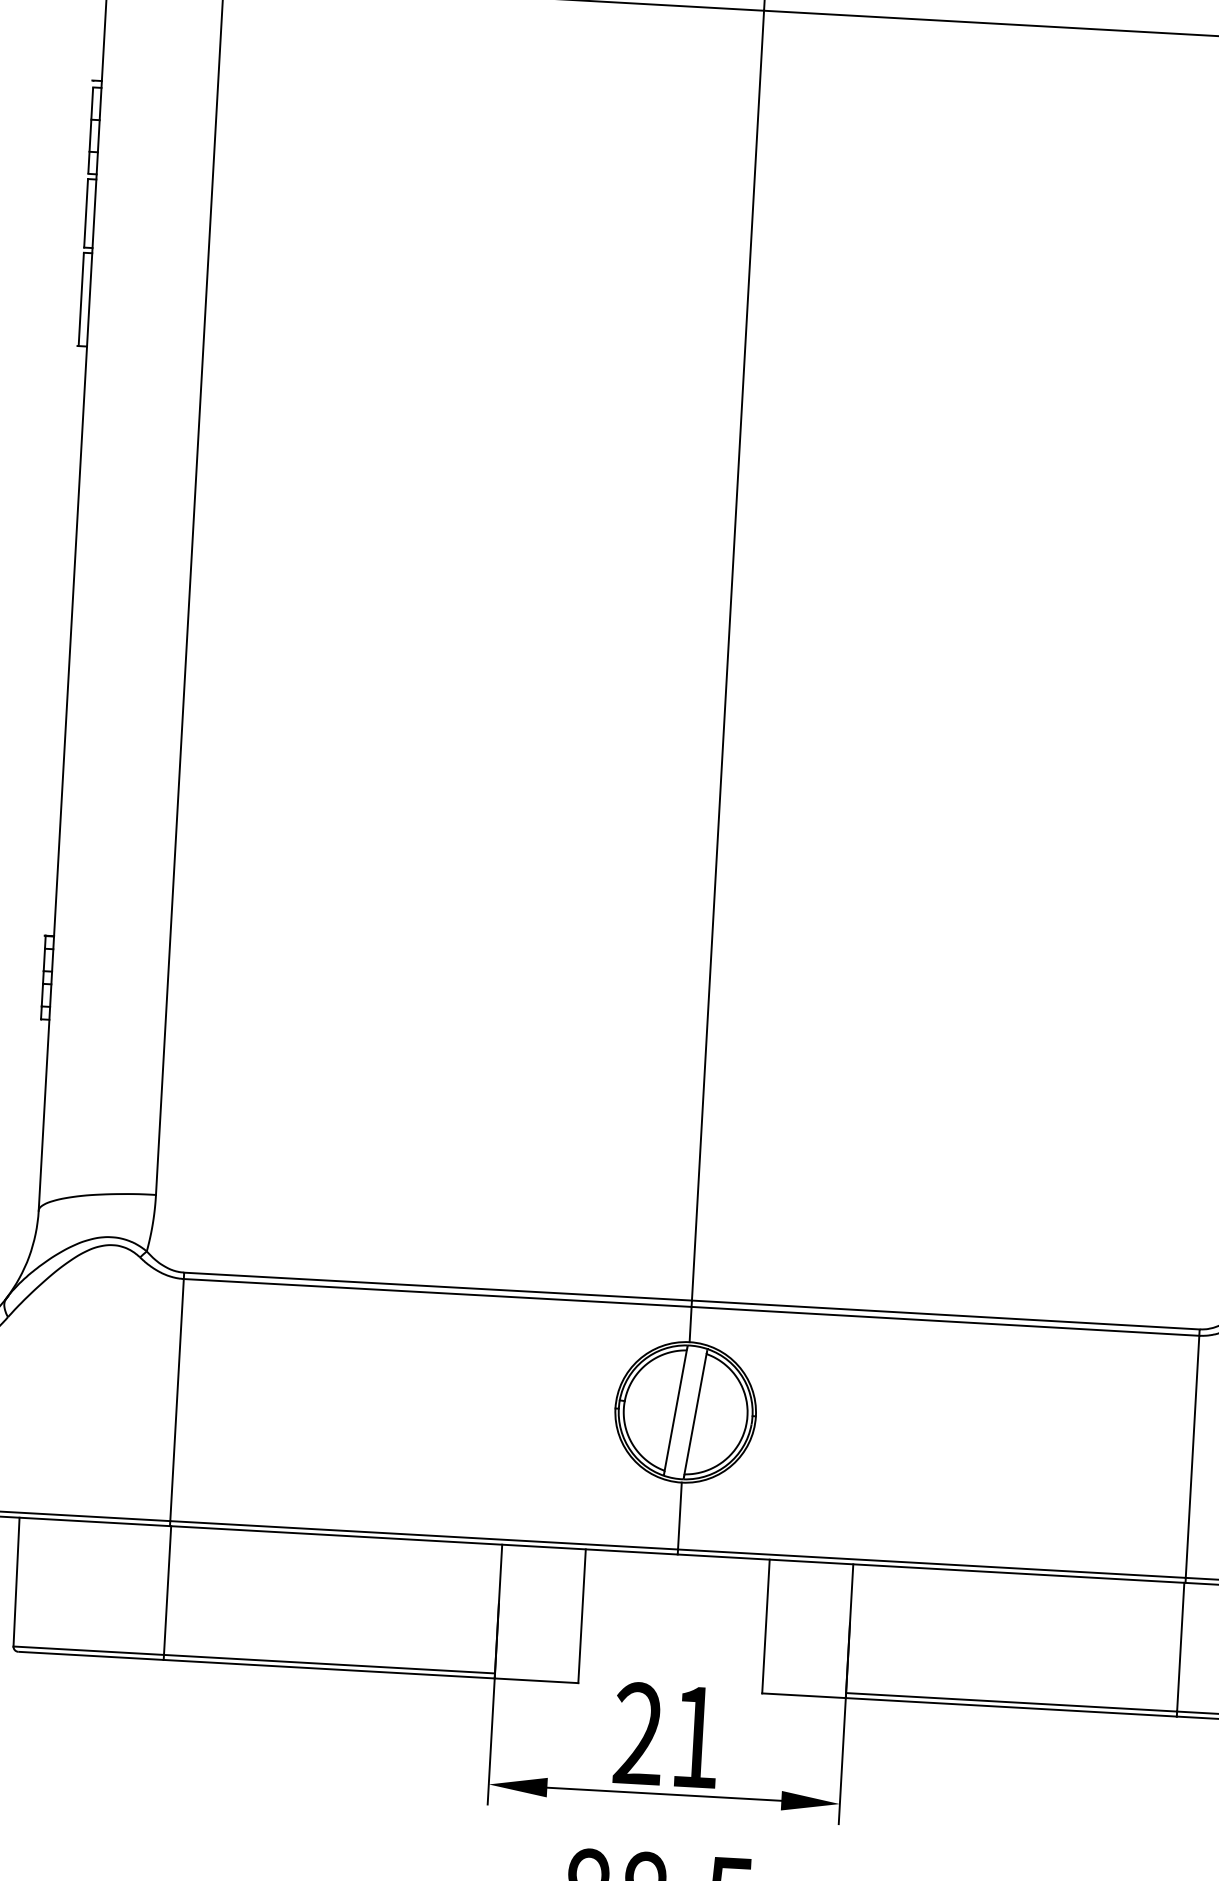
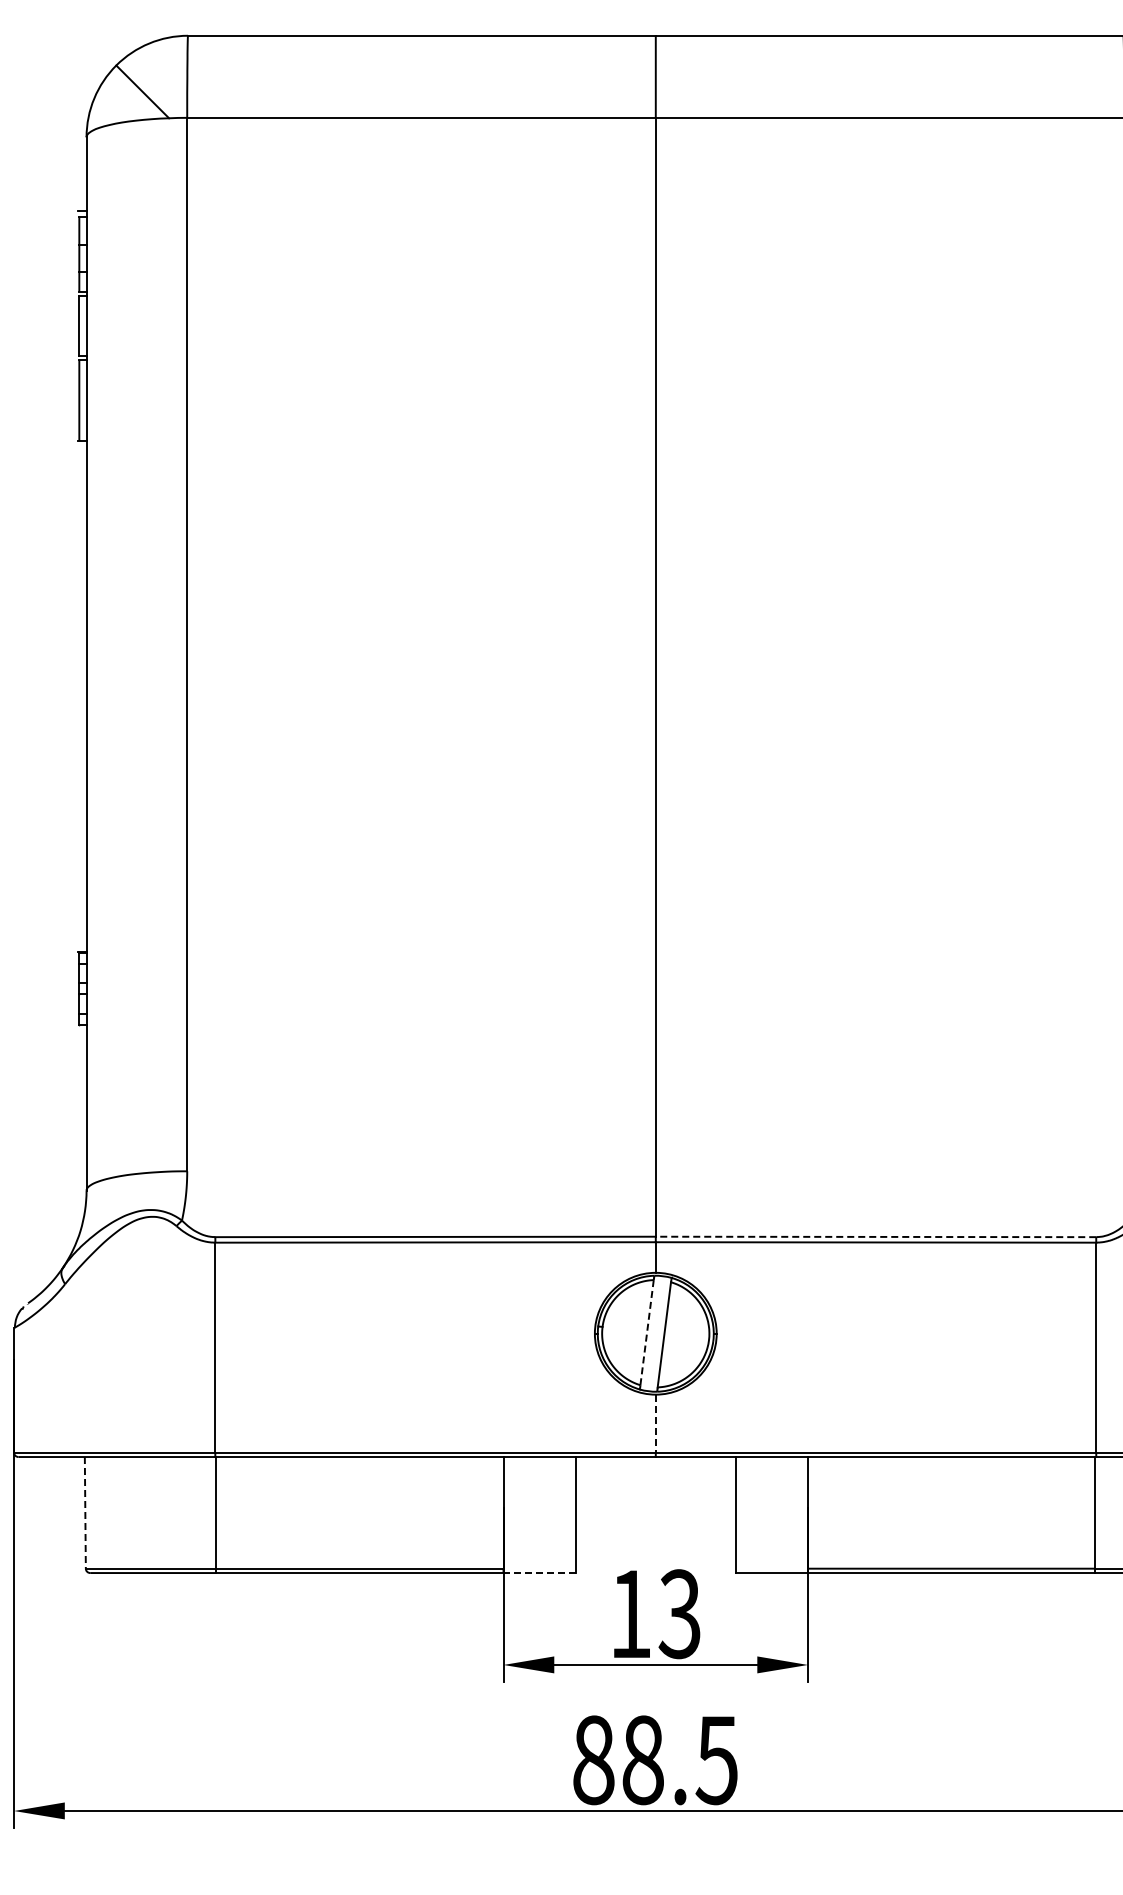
line: (945, 1314) -> (875, 1236), solid -> dashed
line: (676, 1410) -> (647, 1332), solid -> dashed
line: (679, 1517) -> (655, 1424), solid -> dashed
line: (16, 1581) -> (85, 1512), solid -> dashed
line: (536, 1681) -> (539, 1573), solid -> dashed
text: (667, 1736) -> (655, 1614), 21 -> 13

